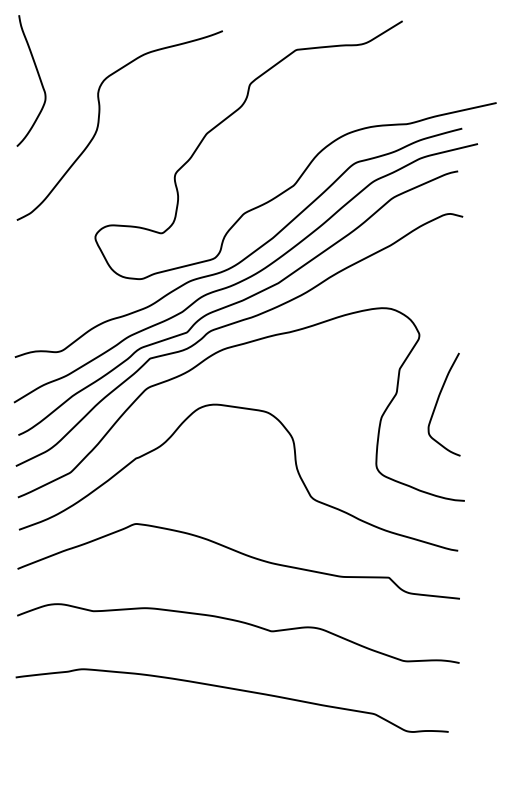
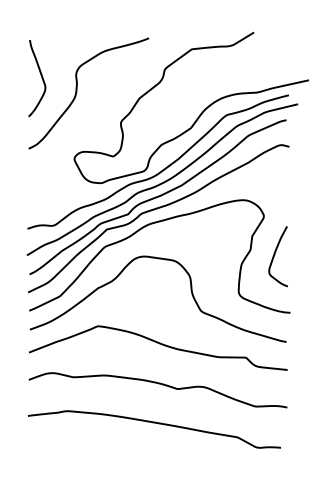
curve: (38, 81) -> (41, 78), moved

